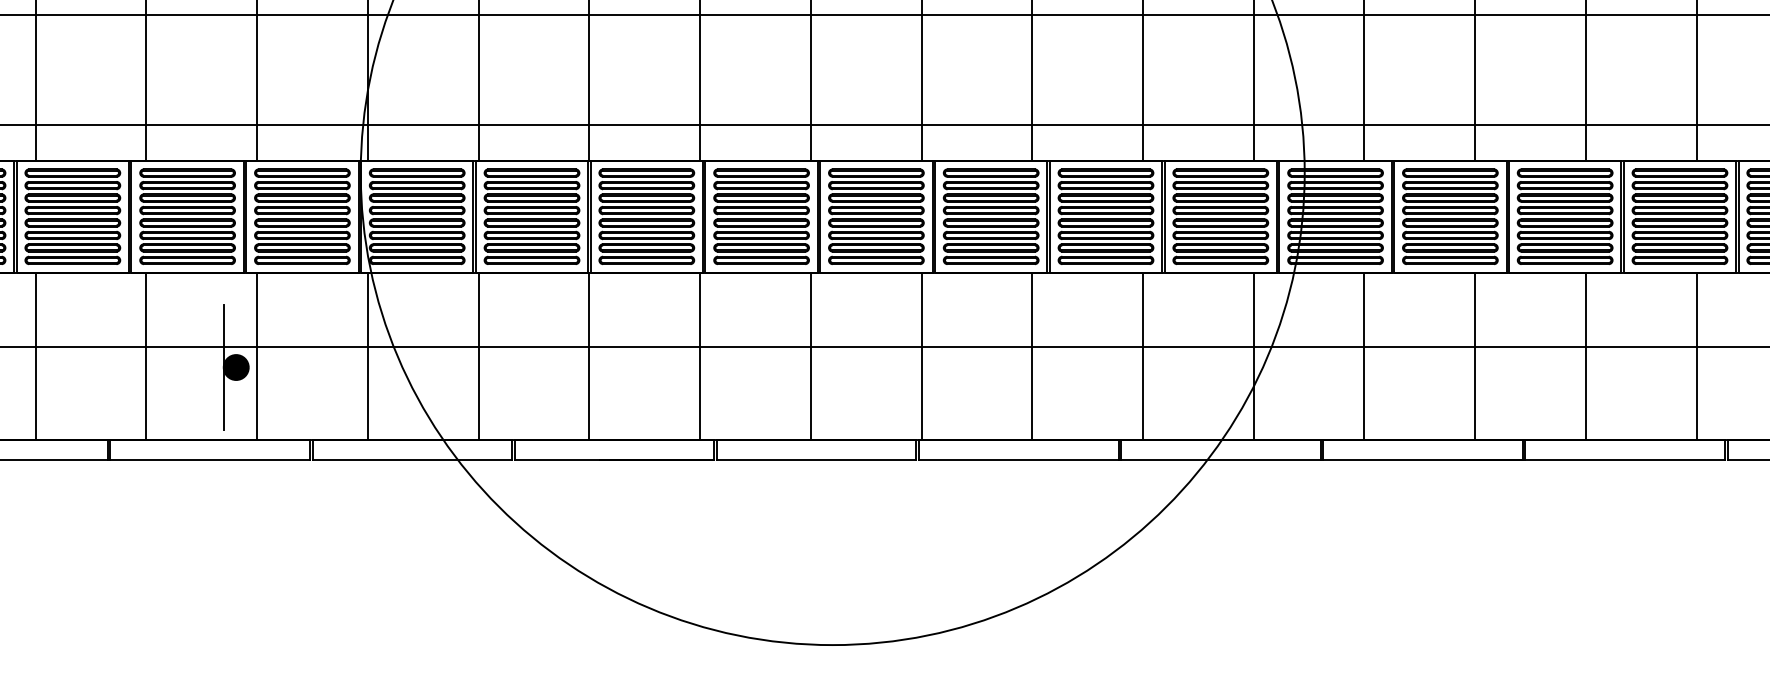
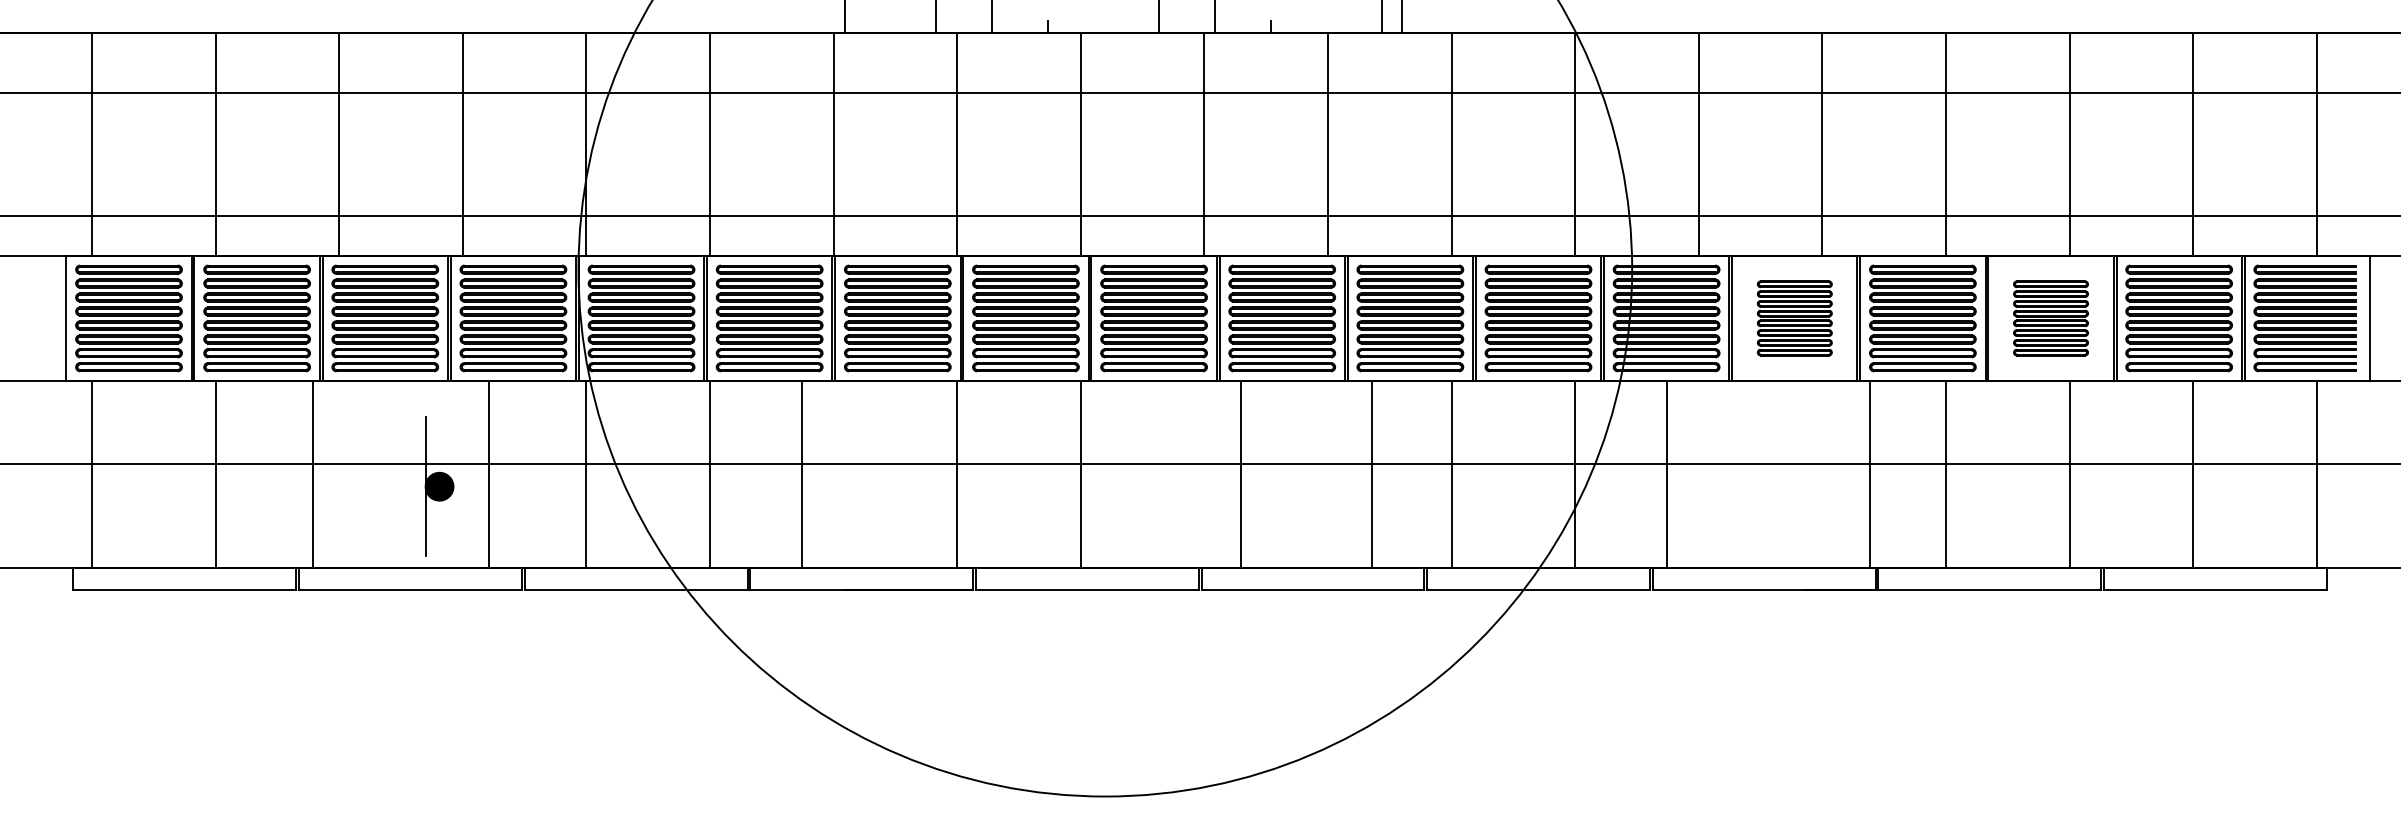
part: (1450, 216) -> (1794, 318), size x0.7
part: (1679, 216) -> (2050, 318), size x0.7
line: (146, 356) -> (313, 474), moved
line: (256, 356) -> (488, 474), moved
line: (589, 356) -> (801, 474), moved
line: (921, 356) -> (1241, 474), moved
line: (1032, 356) -> (1372, 474), moved
line: (1364, 356) -> (1666, 474), moved
line: (1475, 356) -> (1870, 474), moved

